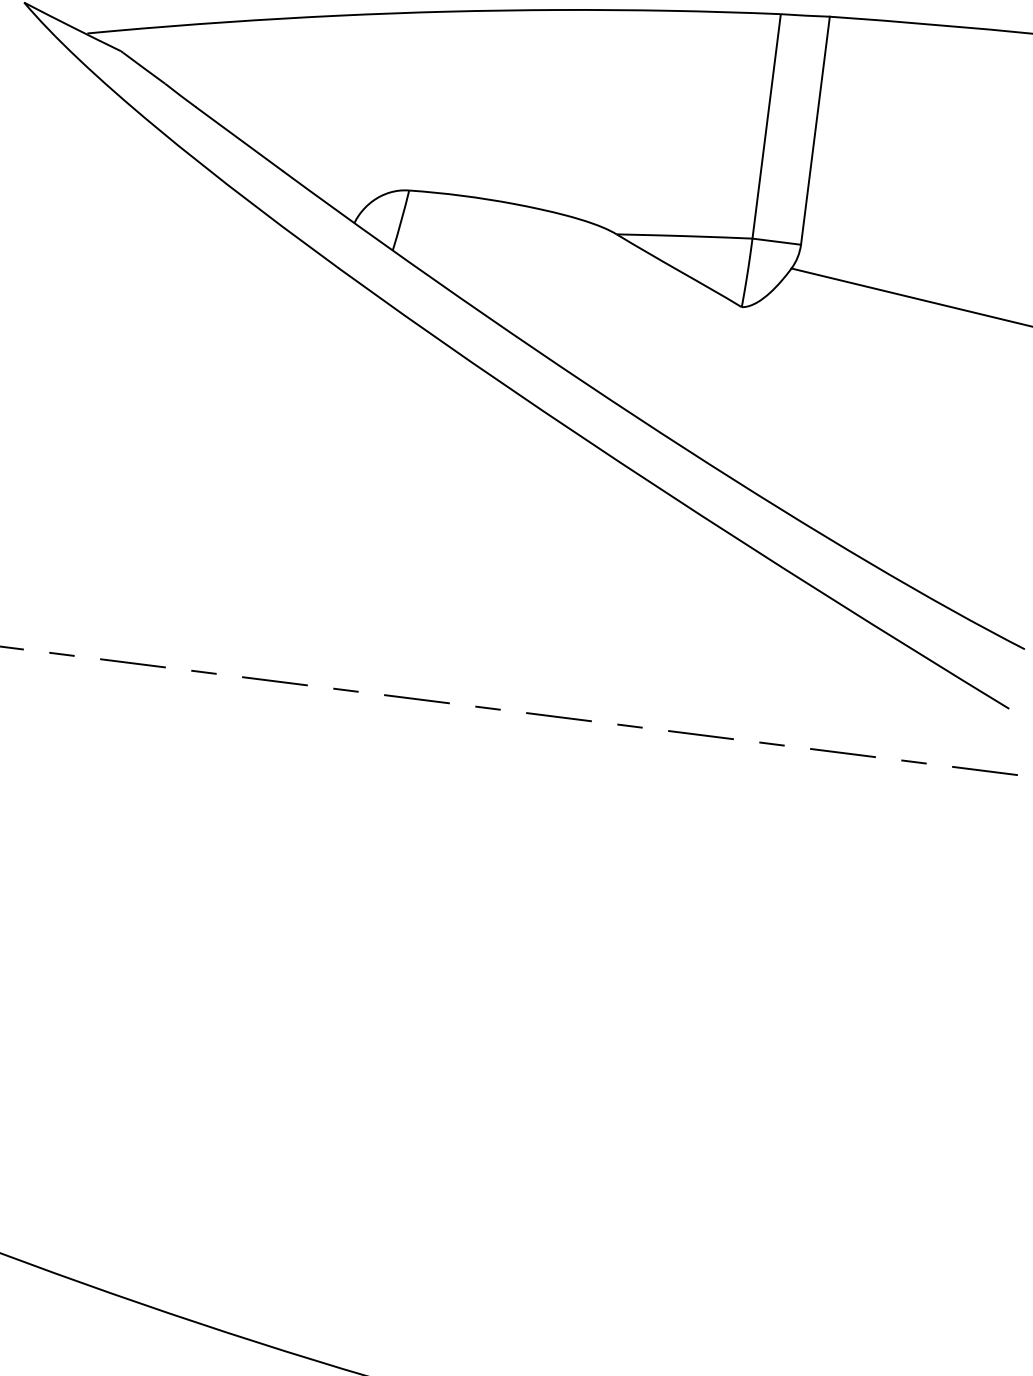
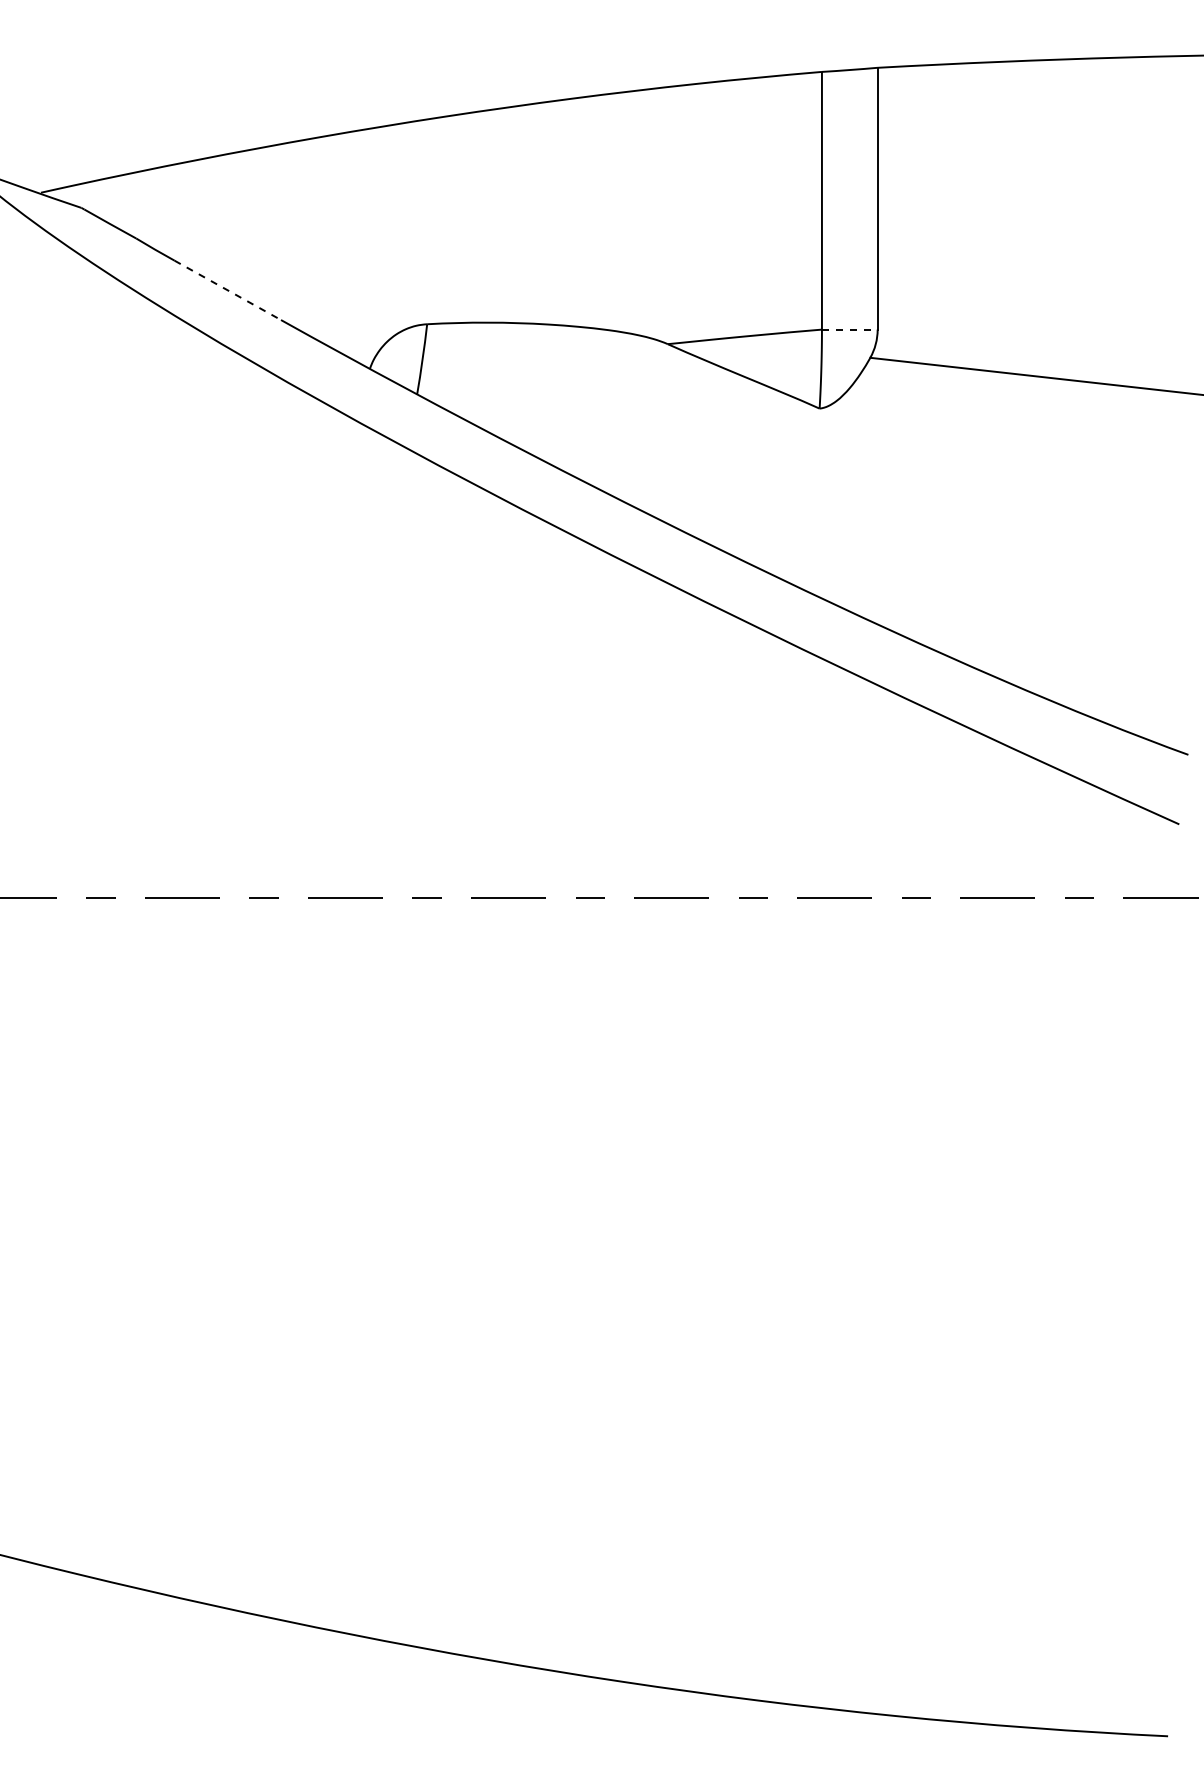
line: (239, 139) -> (227, 290), solid -> dashed
line: (776, 241) -> (849, 329), solid -> dashed

